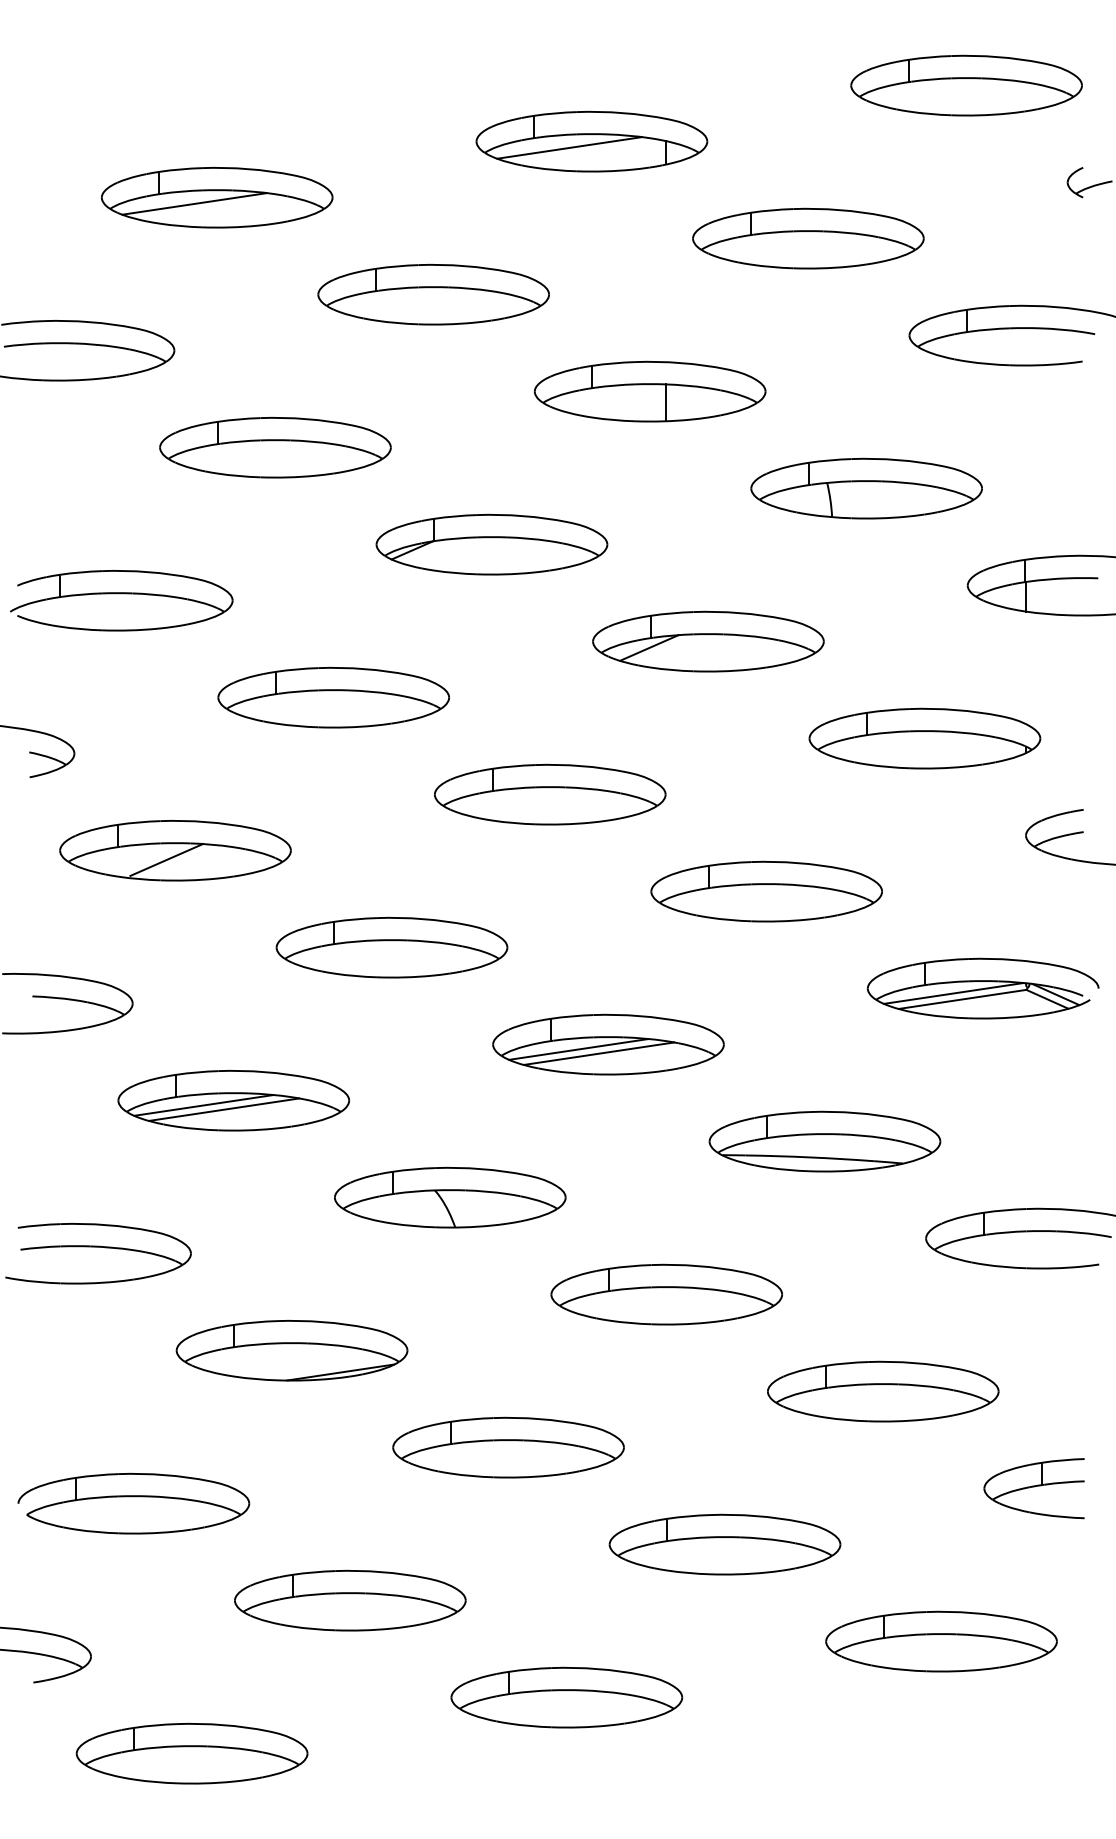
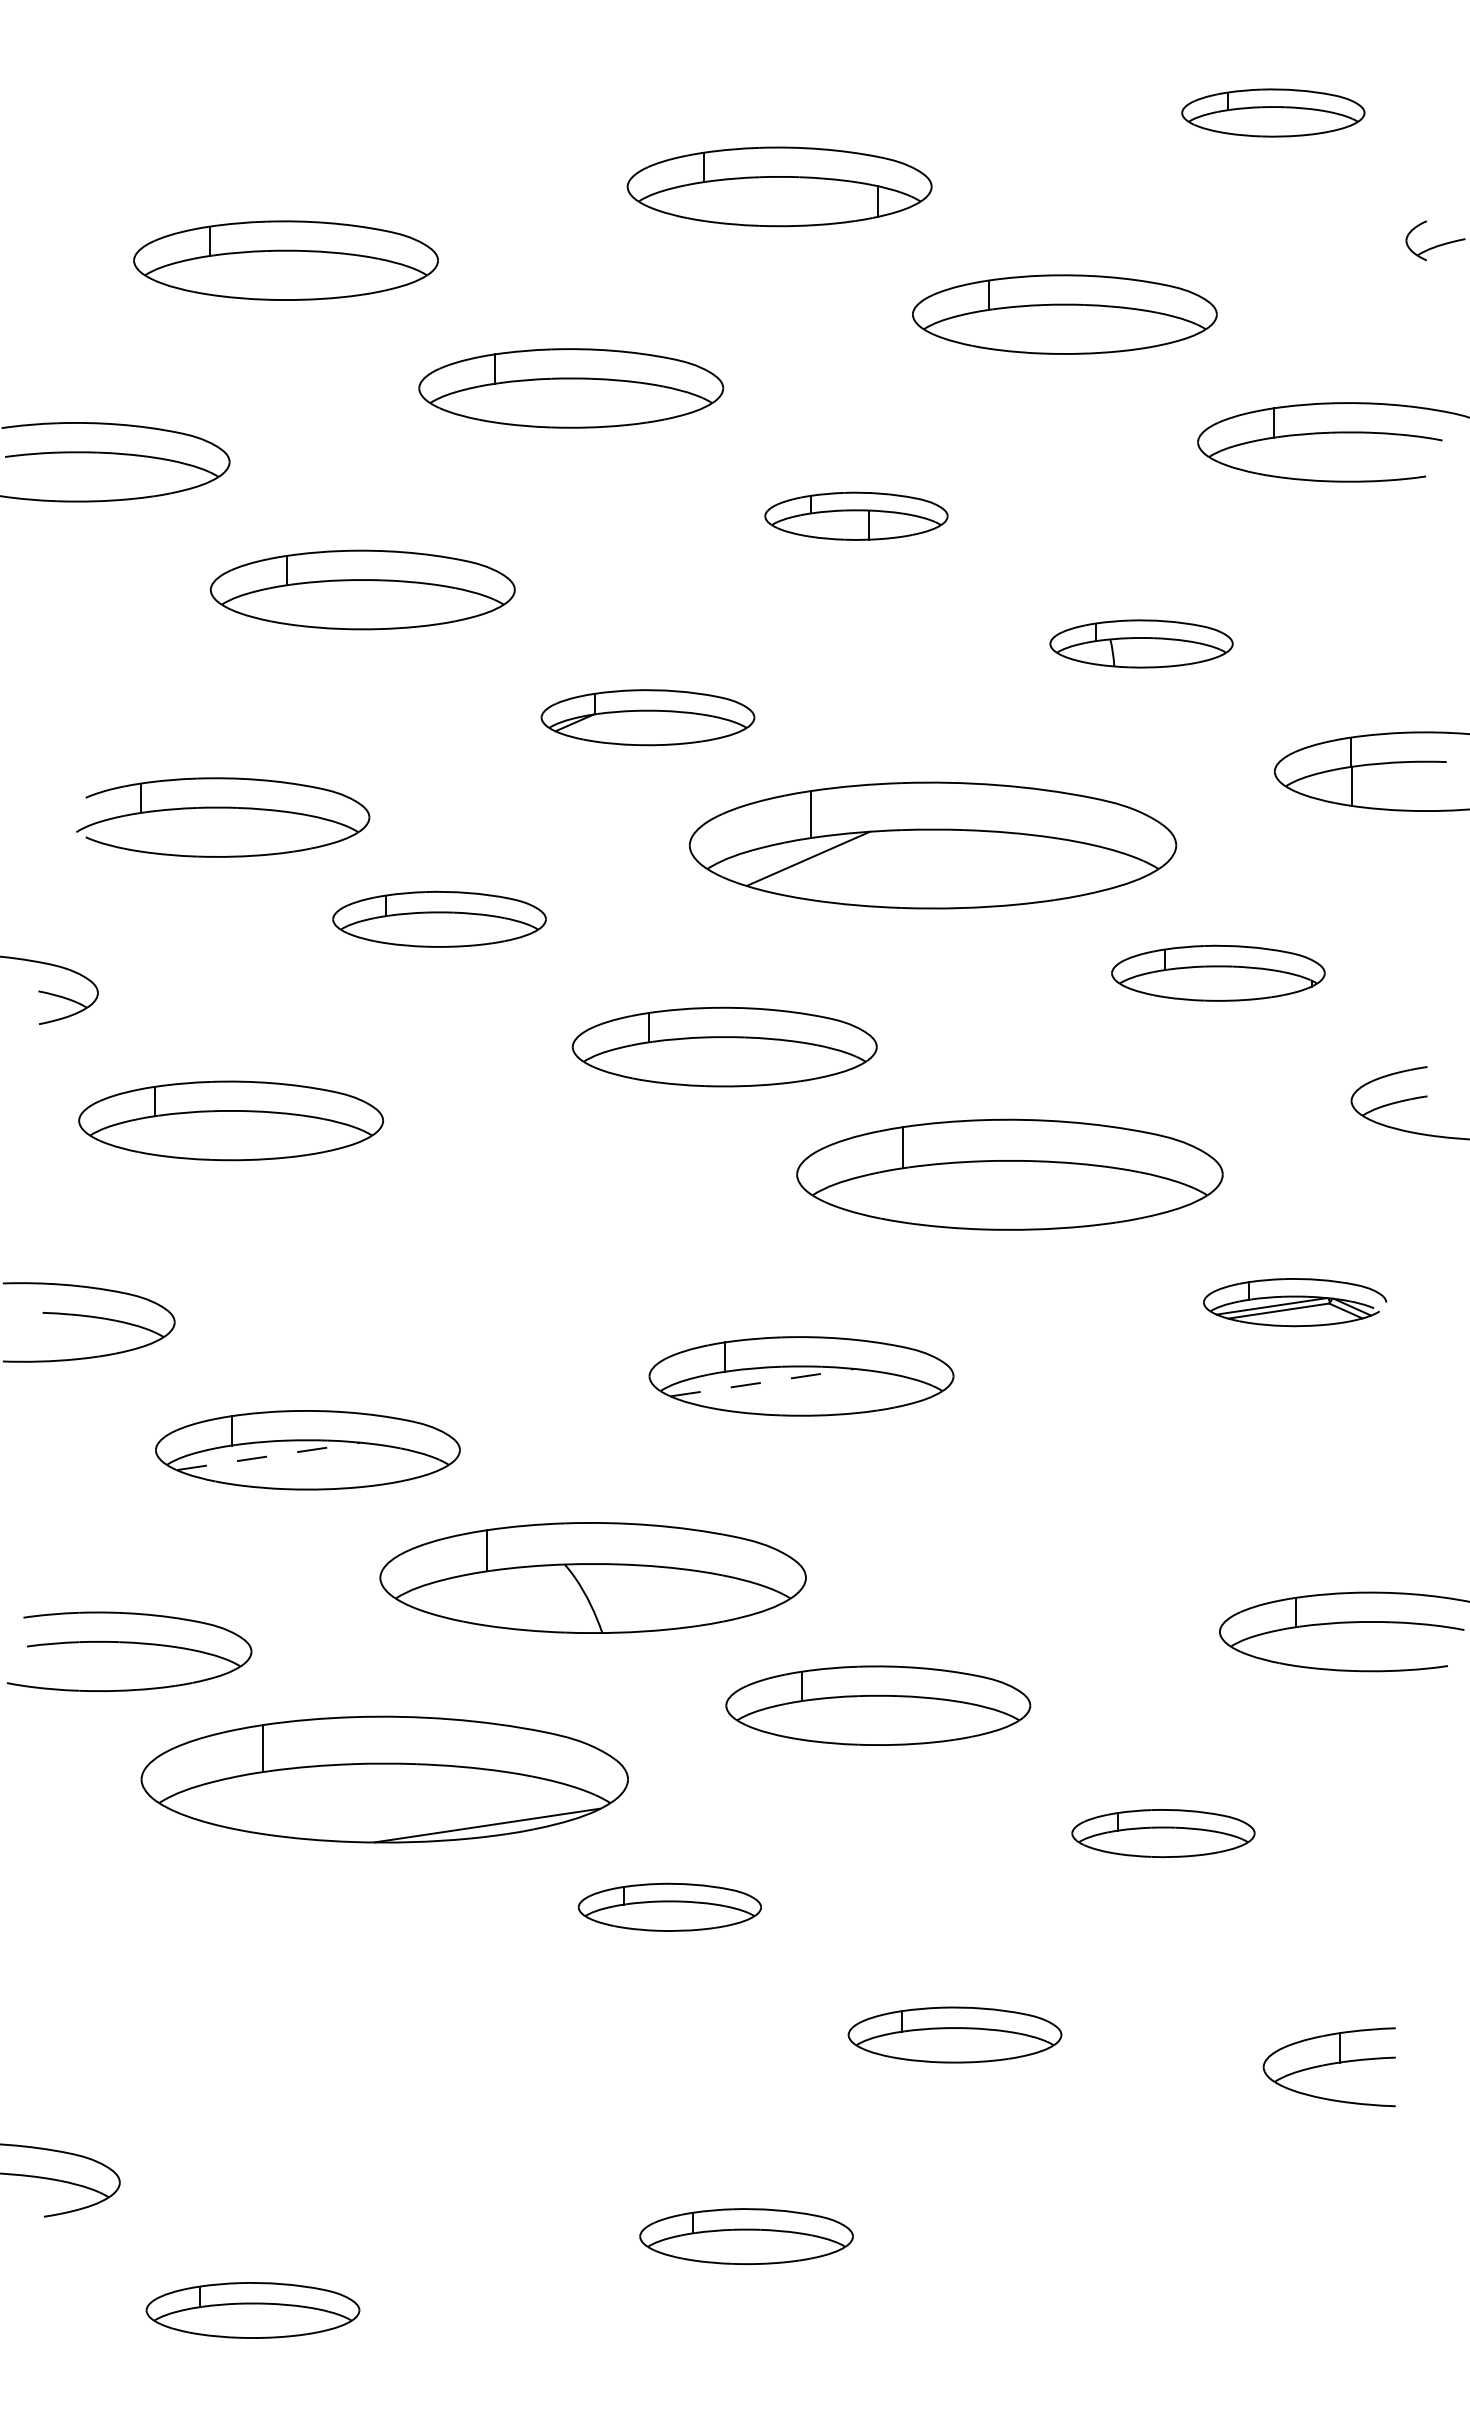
part: (966, 85) -> (1273, 112), size x0.6
line: (569, 147) -> (750, 194), removed
line: (194, 203) -> (256, 268), removed
part: (650, 391) -> (856, 516), size x0.6
part: (866, 488) -> (1141, 643), size x0.6
part: (491, 544) -> (647, 717), size x0.7
part: (121, 593) -> (223, 808), moved
part: (708, 641) -> (933, 845), size x1.6
part: (333, 697) -> (439, 919), size x0.7
part: (925, 738) -> (1218, 973), size x0.7
line: (166, 860) -> (219, 1133), removed
part: (766, 891) -> (1009, 1174), size x1.4
part: (392, 947) -> (516, 1248), removed
part: (982, 988) -> (1294, 1302), size x0.6
line: (578, 1049) -> (762, 1382), solid -> dashed
line: (599, 1053) -> (789, 1388), removed
line: (203, 1105) -> (268, 1456), solid -> dashed
line: (224, 1109) -> (295, 1461), removed
part: (824, 1141) -> (1086, 1504), removed
part: (449, 1197) -> (592, 1577), size x1.4
part: (291, 1350) -> (384, 1779), size x1.6
part: (883, 1391) -> (1163, 1833), size x0.6
part: (508, 1447) -> (669, 1907), size x0.6
part: (1033, 1488) -> (1328, 2067), moved
part: (134, 1503) -> (176, 1980), removed
part: (724, 1544) -> (954, 2034), size x0.7
part: (350, 1600) -> (461, 2108), removed
part: (941, 1641) -> (1240, 2162), removed
part: (566, 1697) -> (746, 2236), size x0.7
part: (191, 1753) -> (252, 2310), size x0.7

